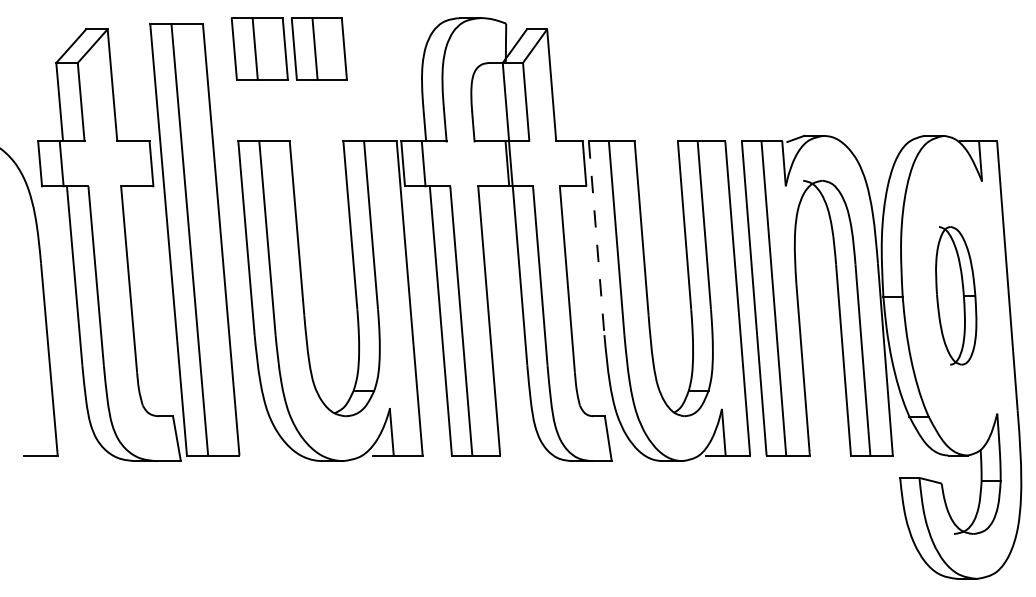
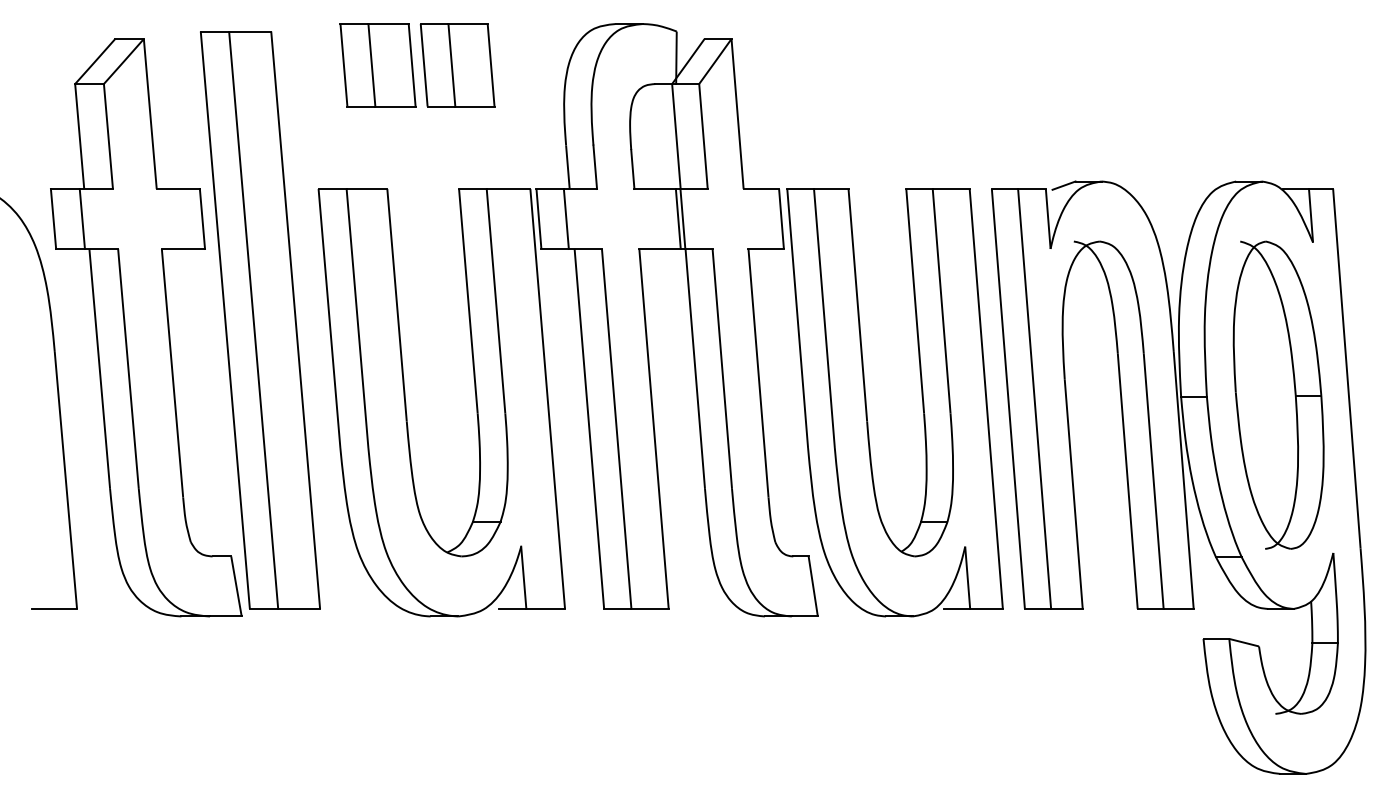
part: (288, 48) -> (416, 64), moved
line: (596, 239) -> (797, 320), dashed -> solid
part: (955, 295) -> (1277, 394), size x1.67

